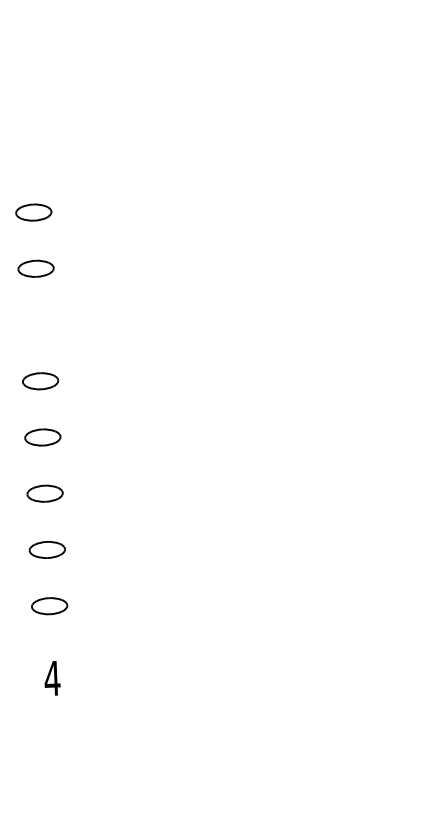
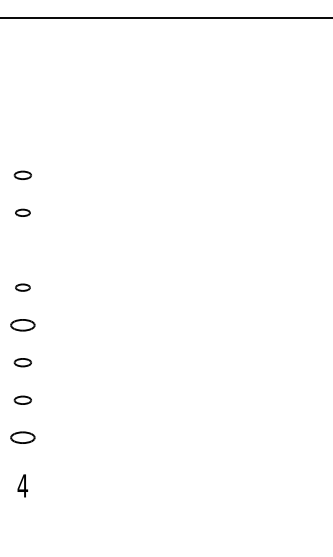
part: (33, 212) -> (22, 175), size x0.7
part: (35, 268) -> (22, 212), size x0.6
part: (39, 380) -> (22, 287), size x0.6
part: (44, 493) -> (22, 362), size x0.7
part: (46, 550) -> (22, 400), size x0.7

